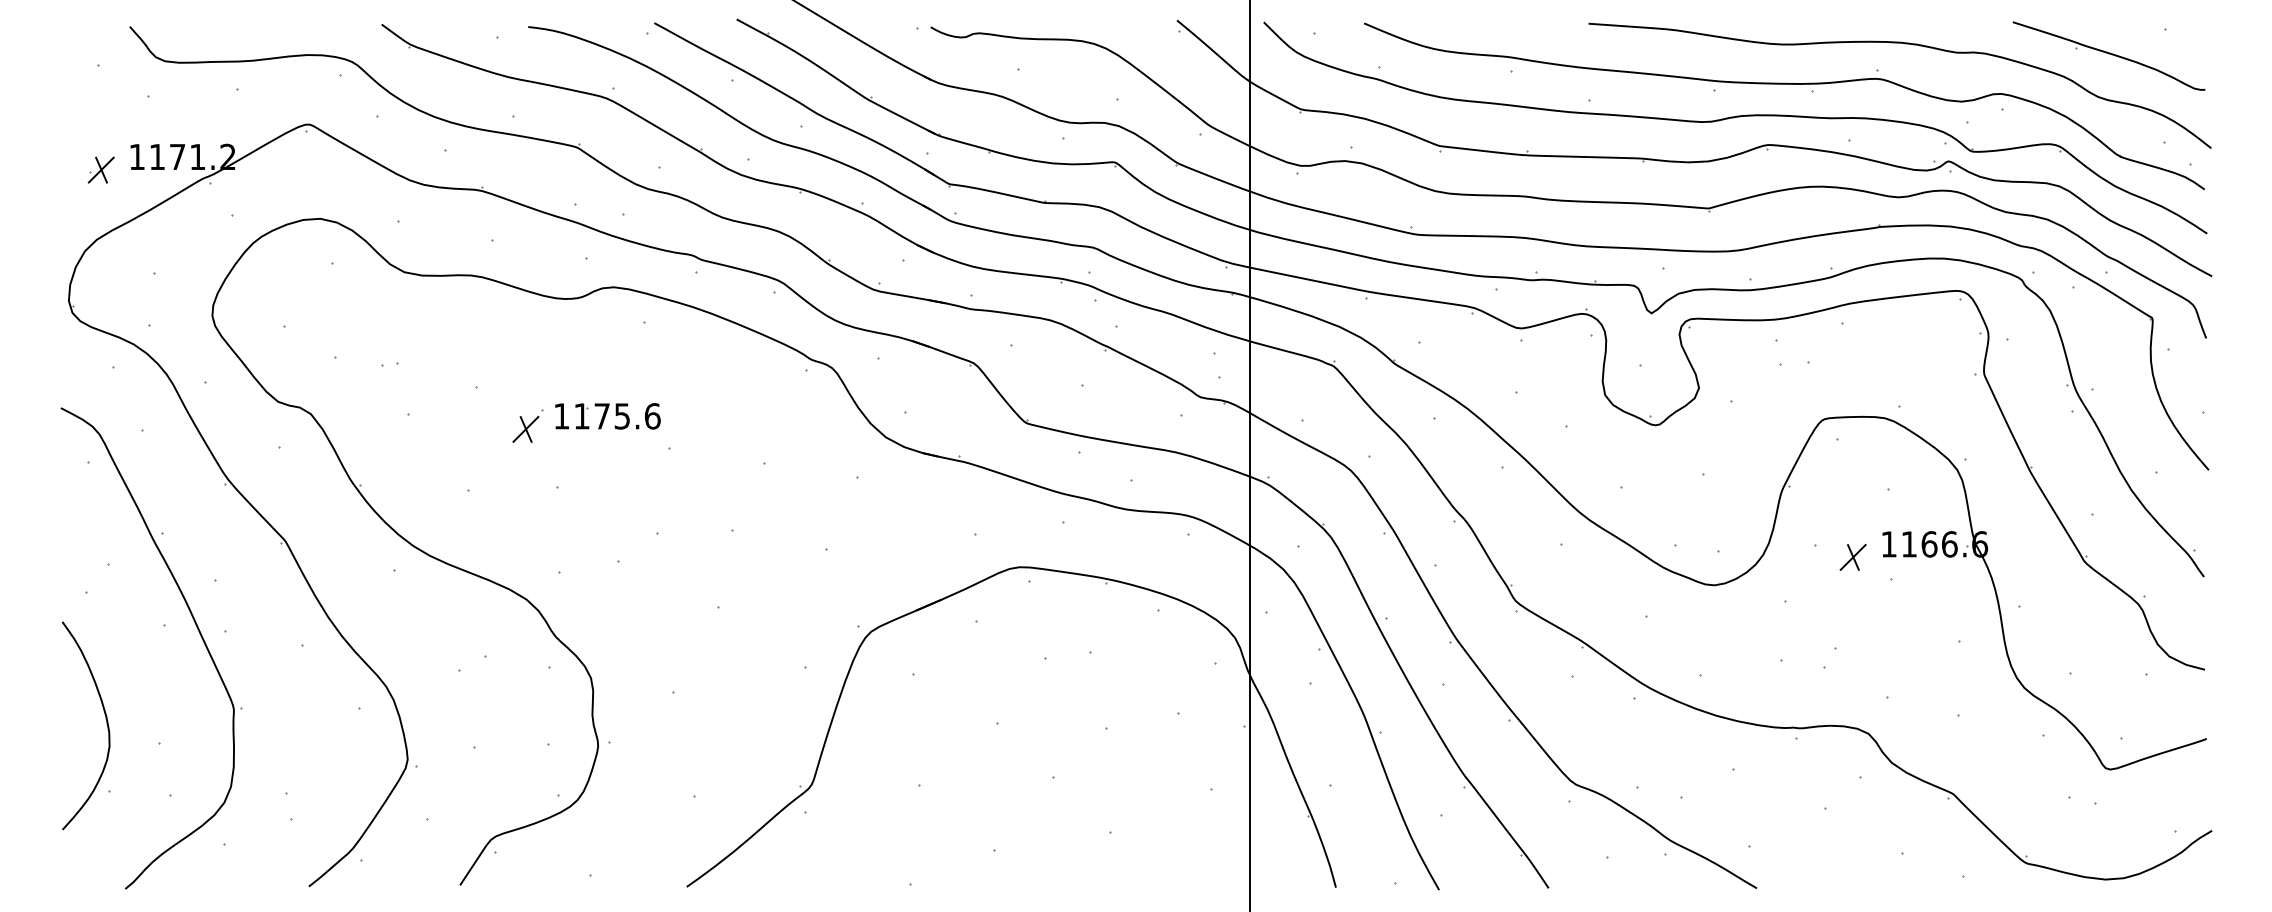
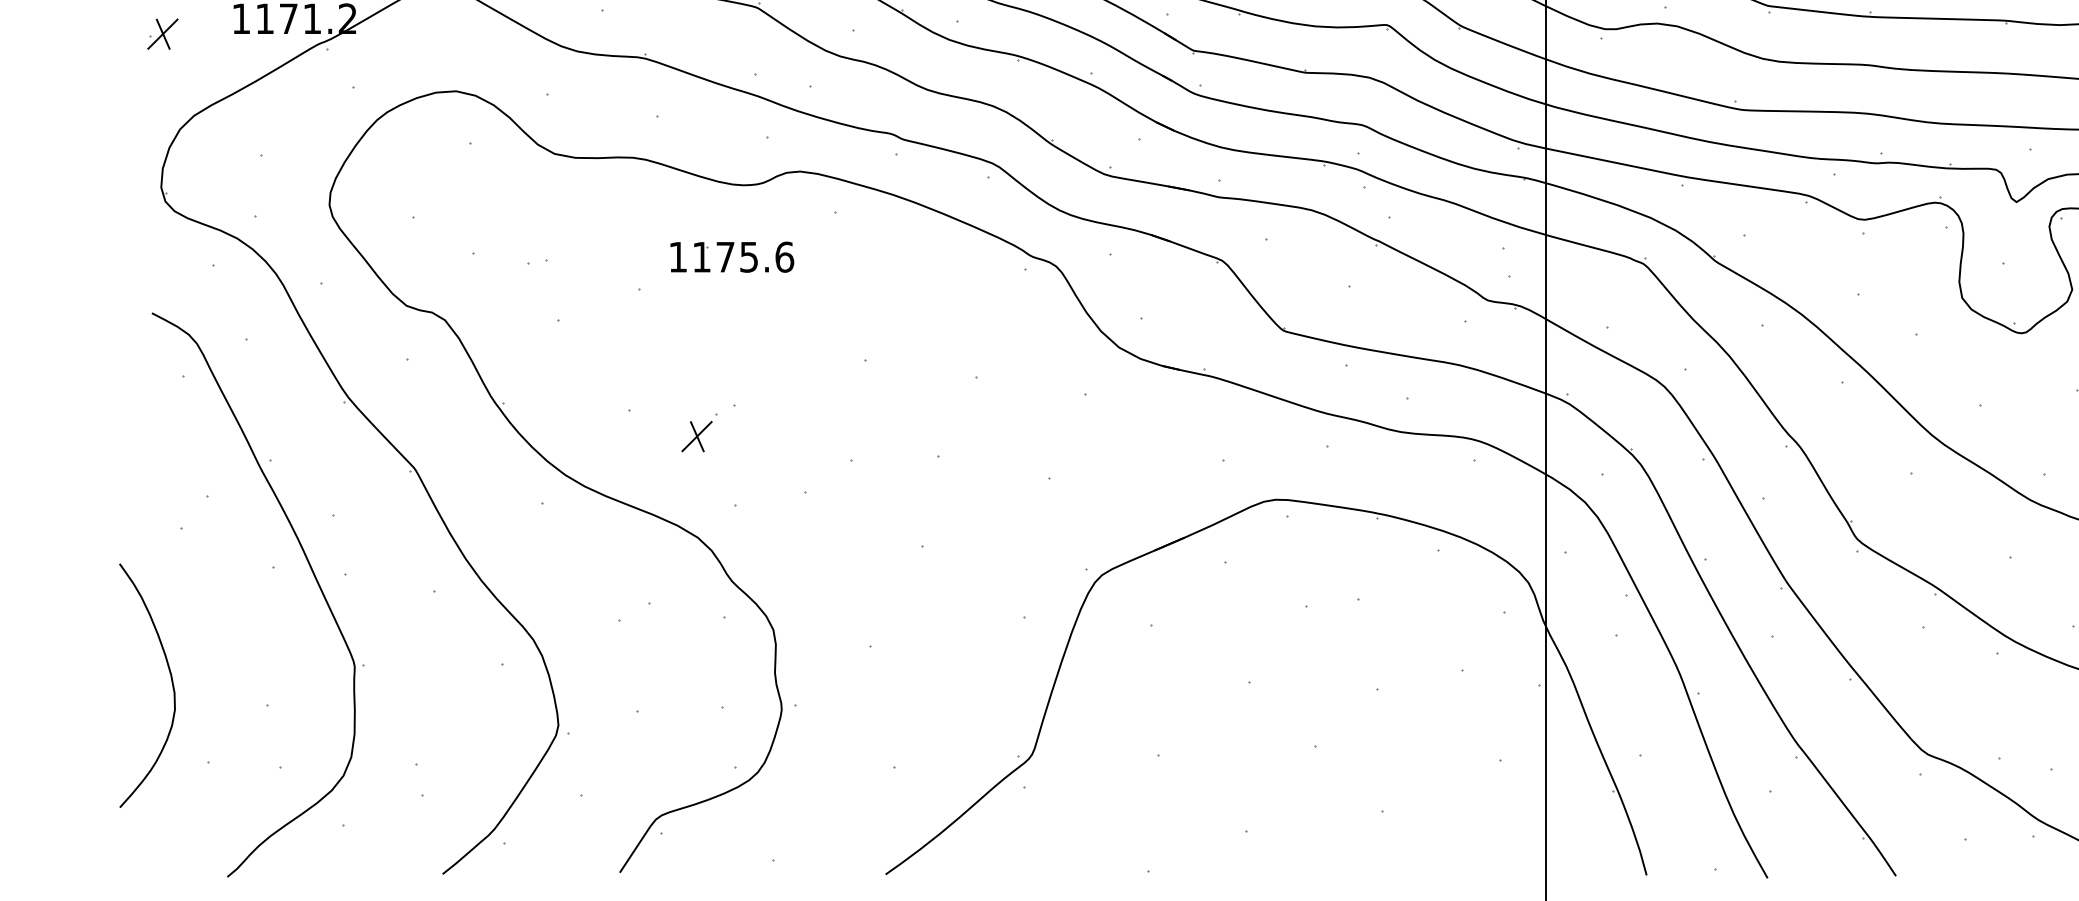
part: (100, 169) -> (161, 33), moved
part: (607, 416) -> (731, 257), moved
part: (527, 425) -> (698, 432), moved
curve: (106, 724) -> (171, 684), moved

